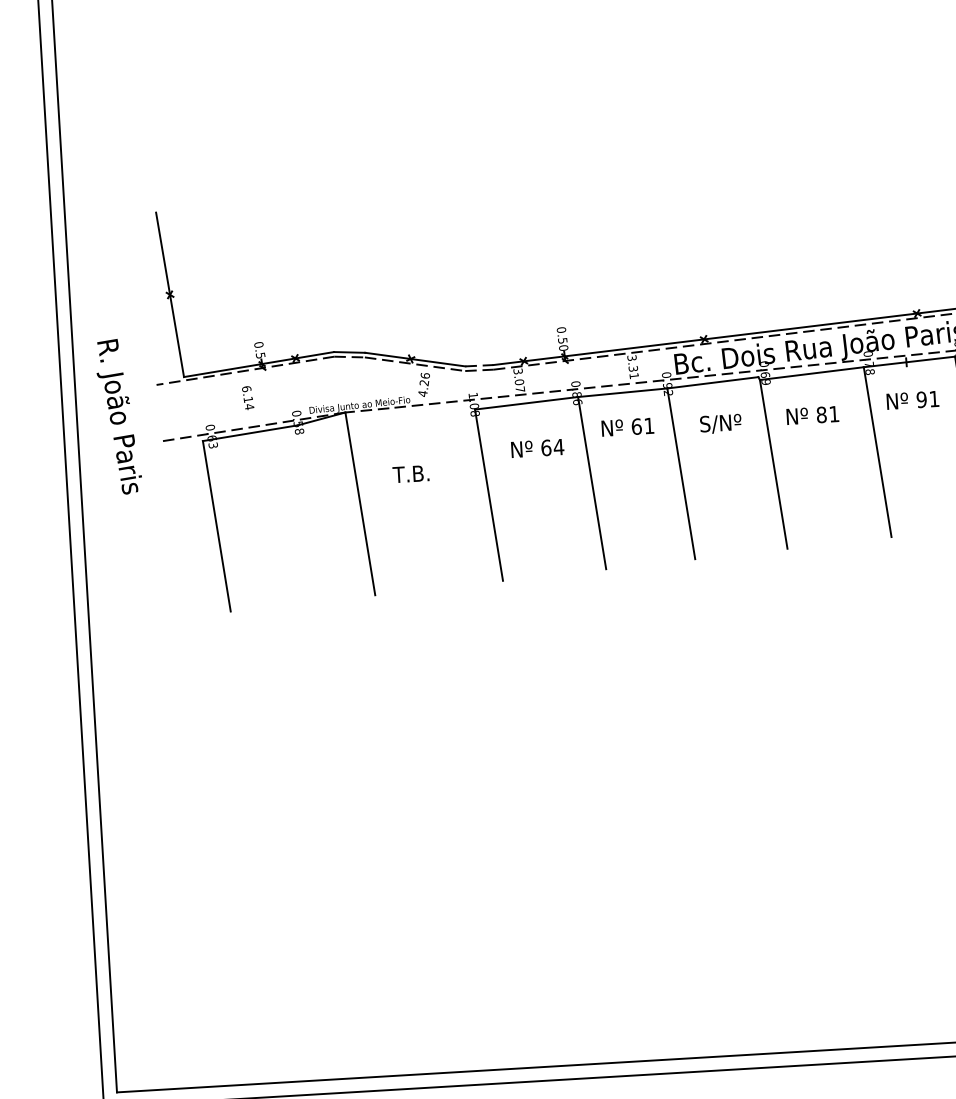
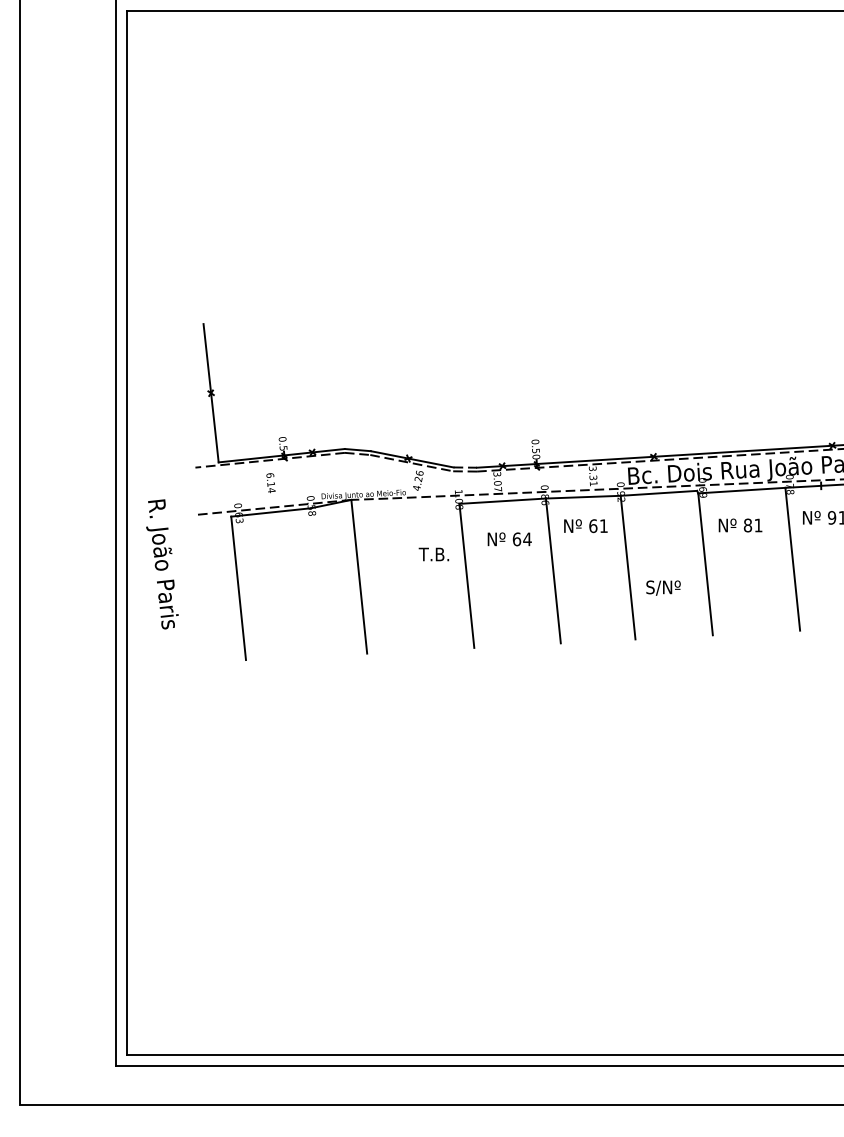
text: (118, 417) -> (162, 564), moved
text: (720, 423) -> (663, 587), moved
text: (410, 474) -> (433, 554), moved

